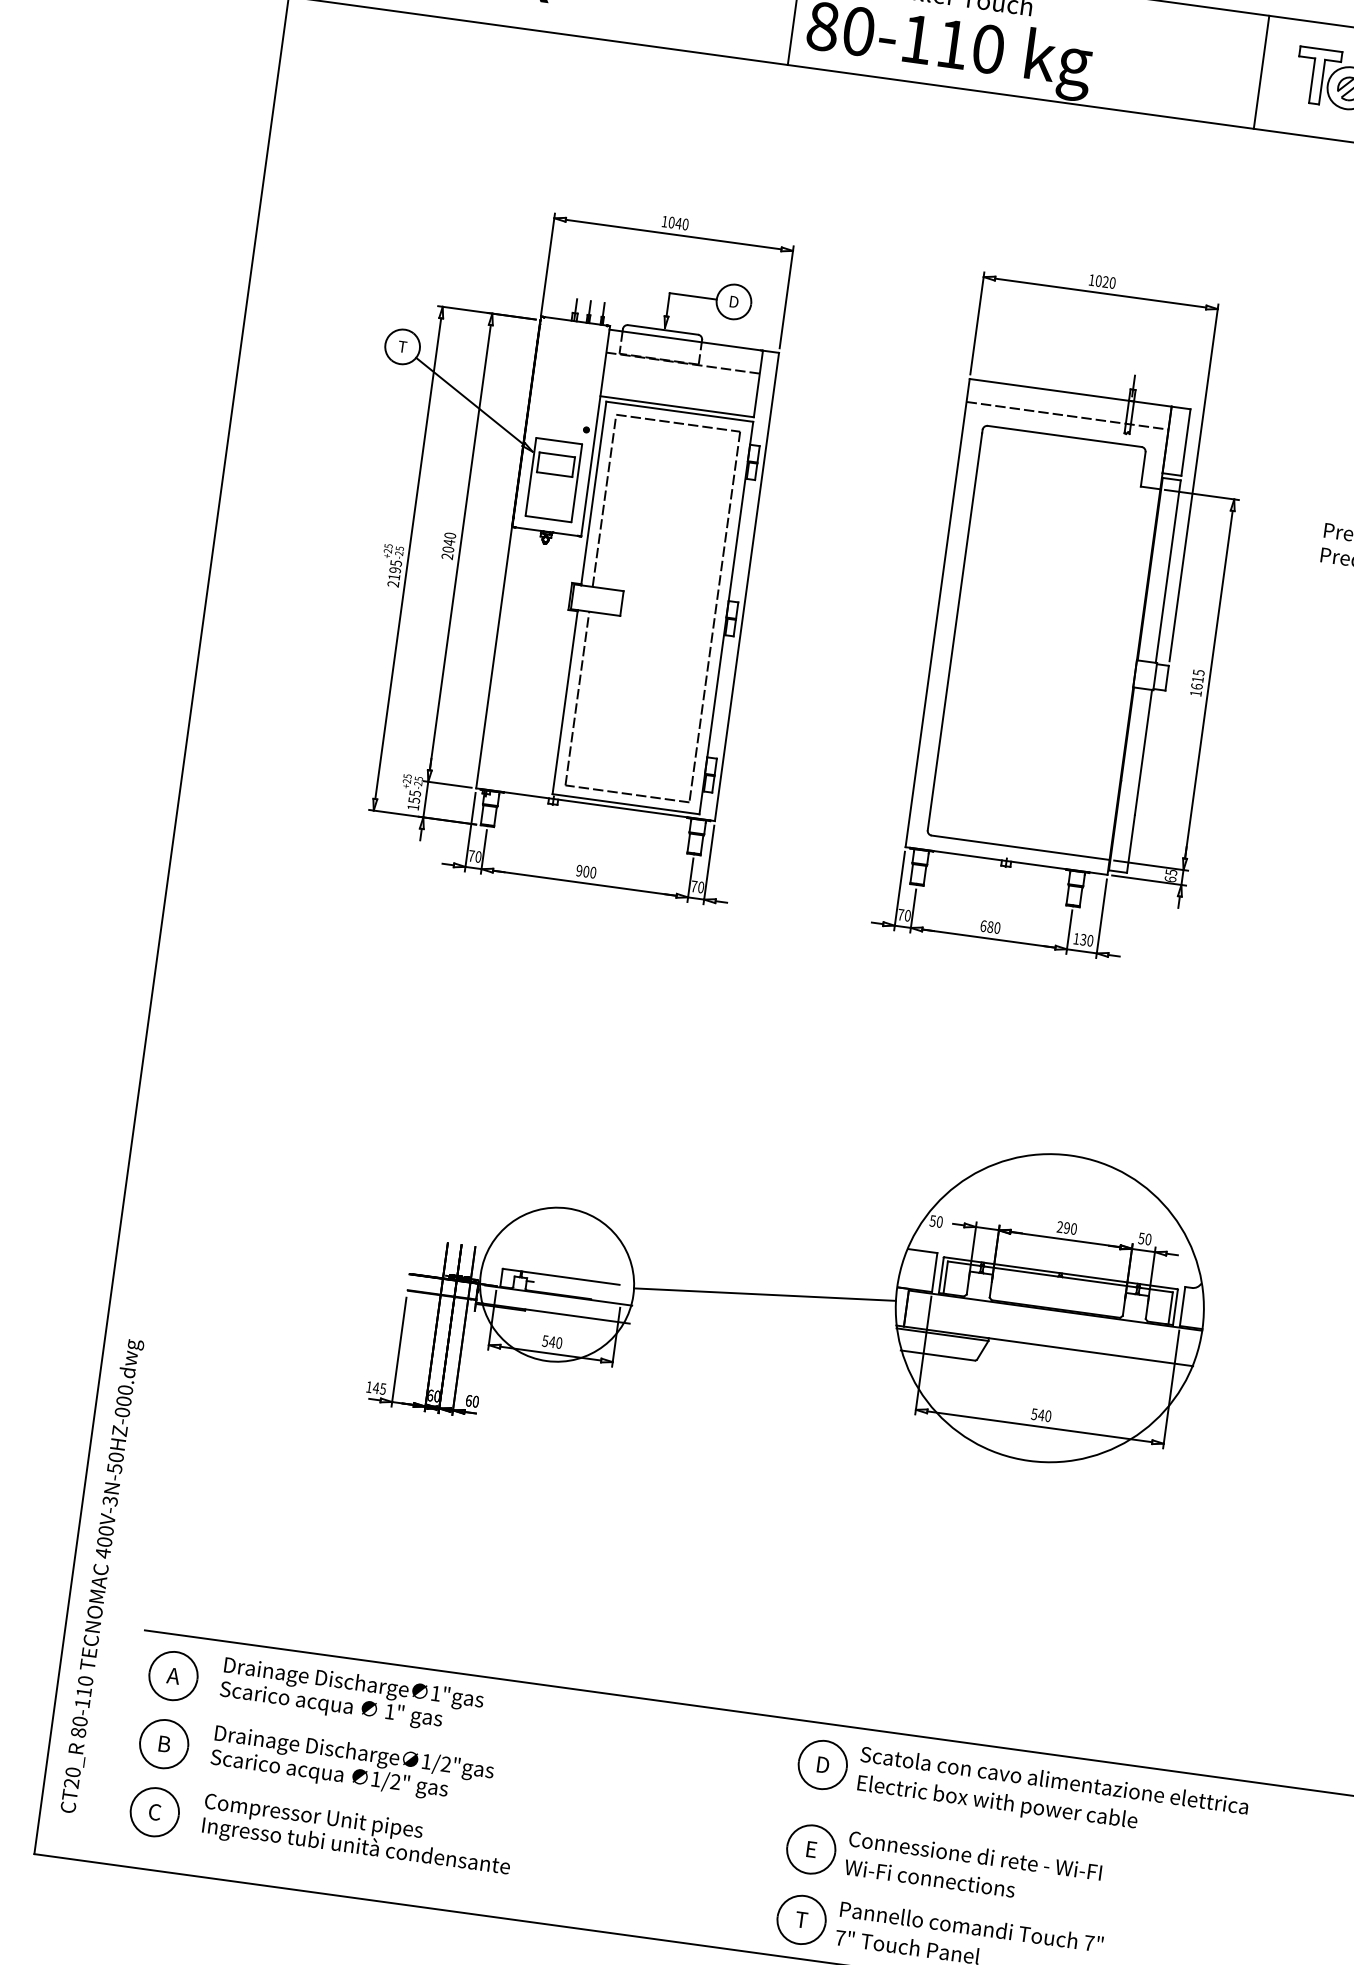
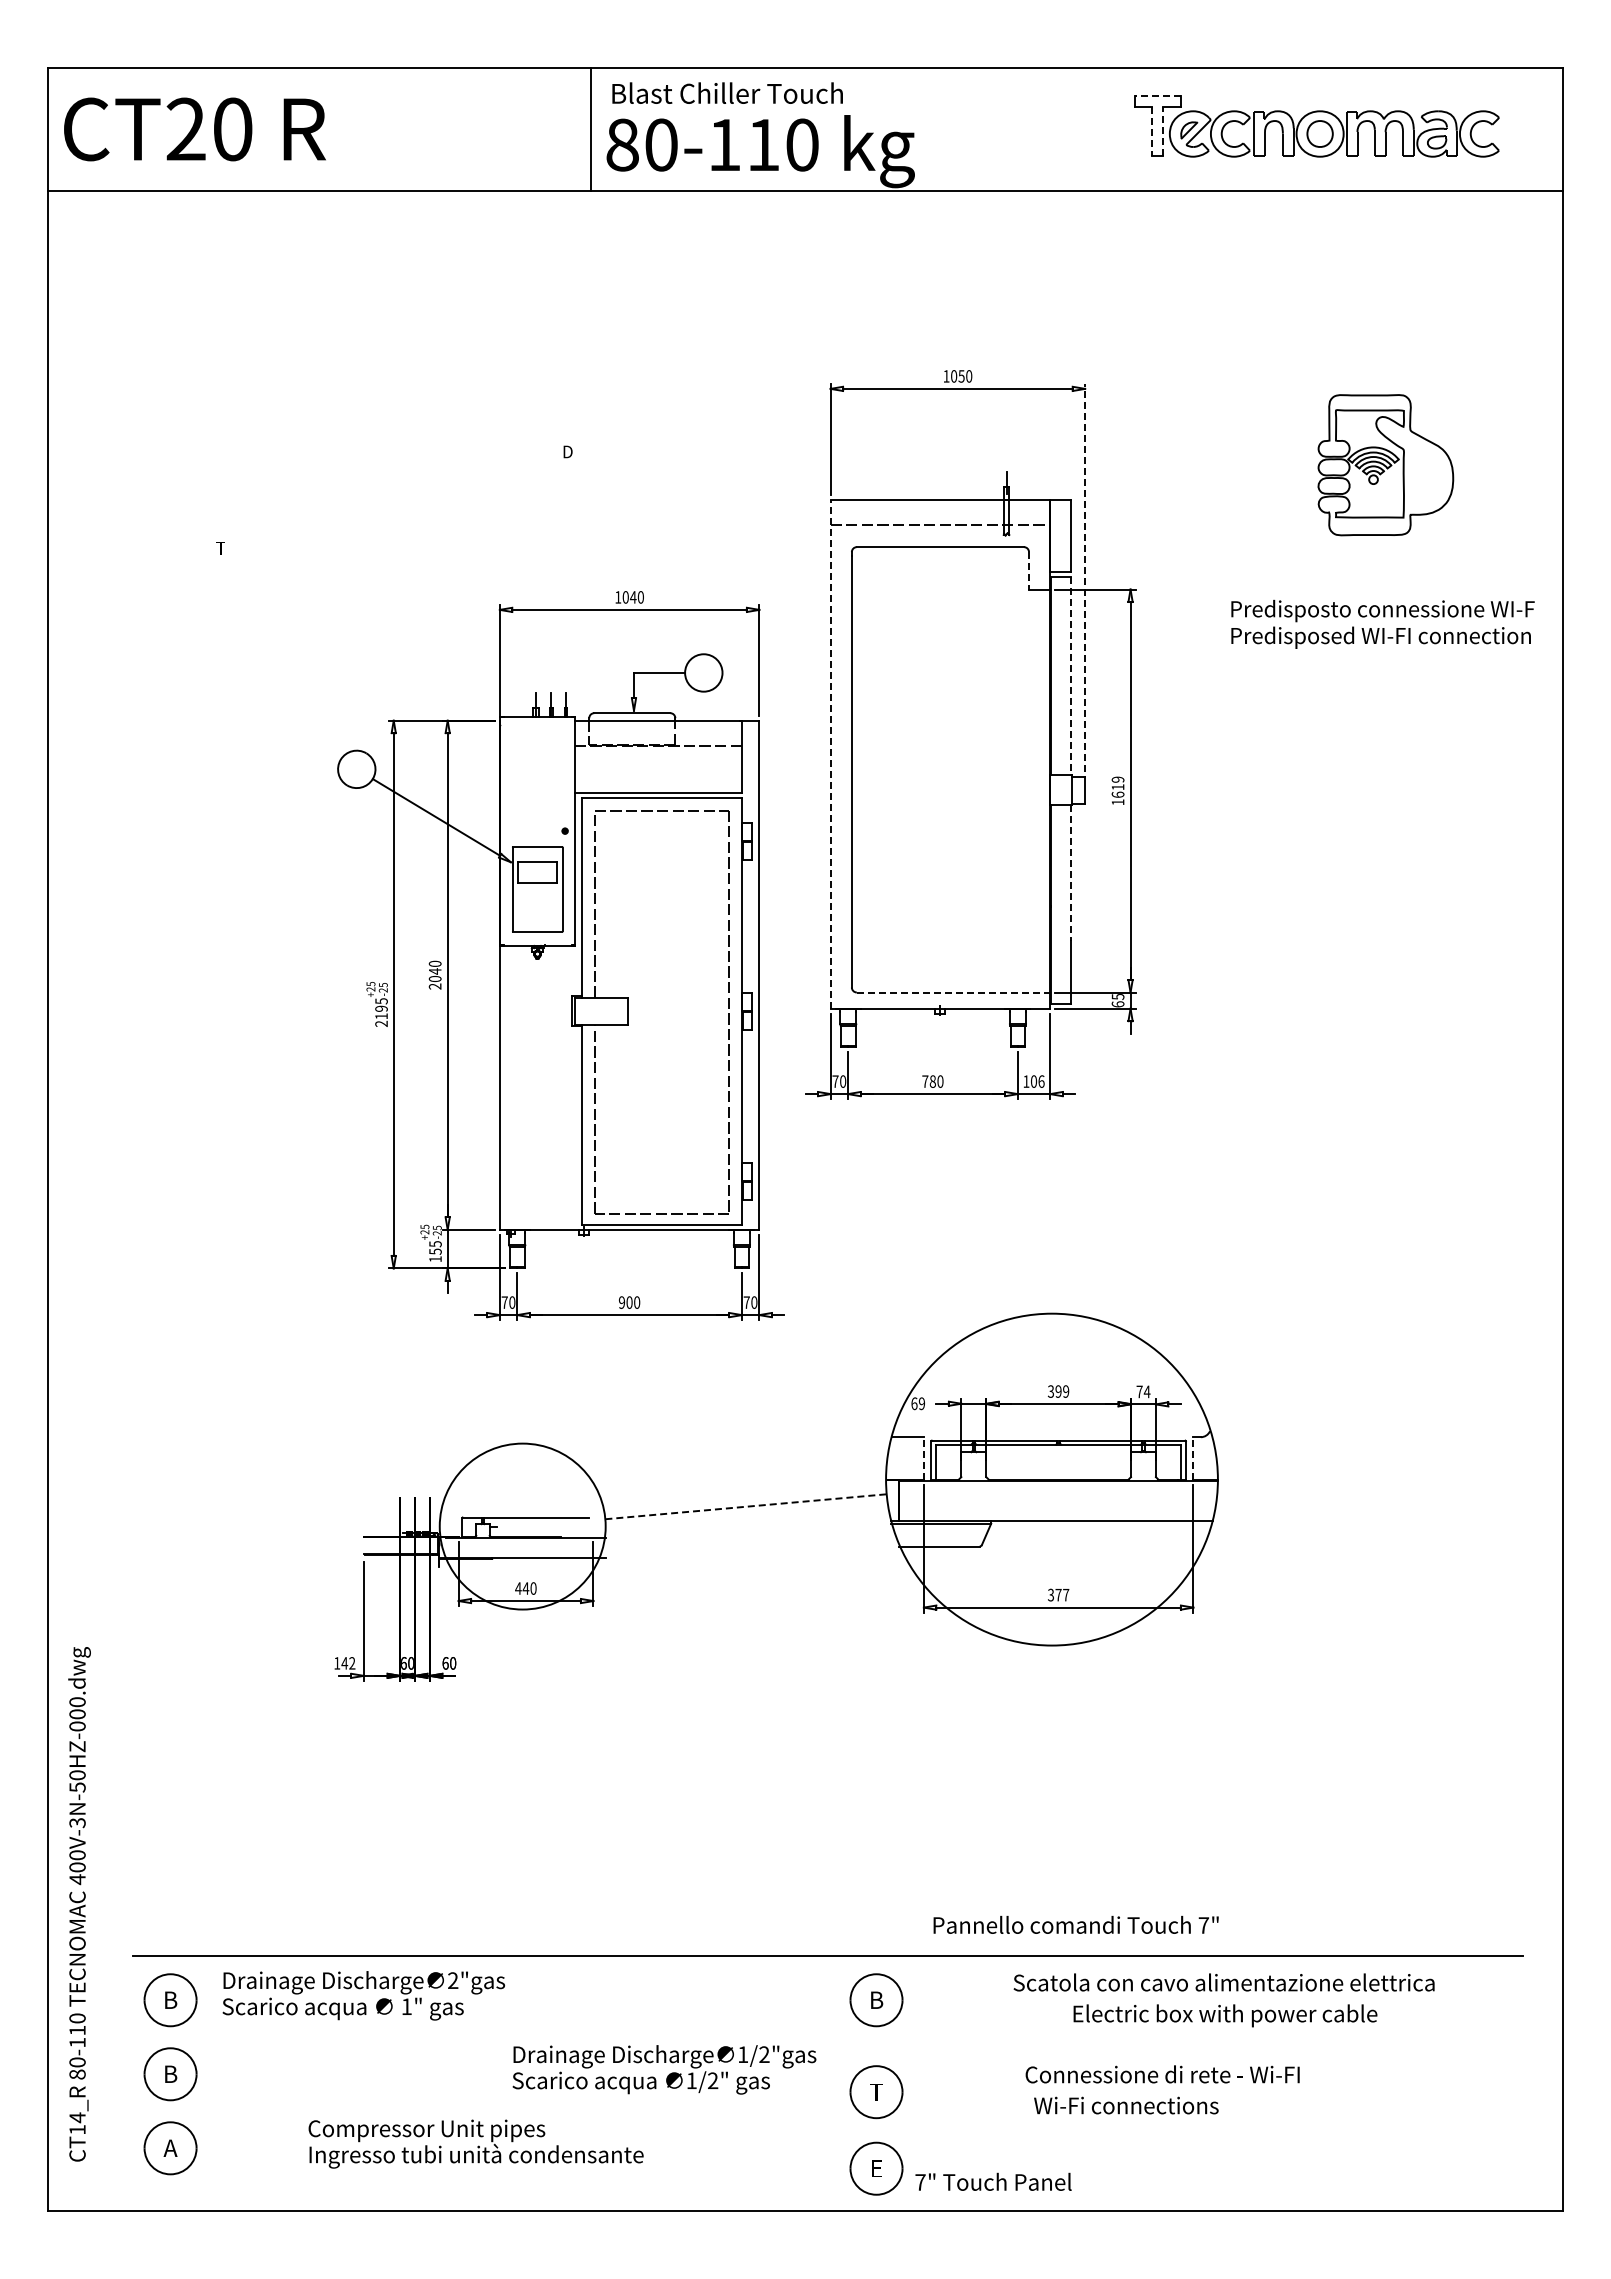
line: (1321, 49) -> (1157, 96), solid -> dashed
line: (1261, 72) -> (1097, 129), removed
line: (1312, 80) -> (1152, 131), solid -> dashed
line: (1322, 81) -> (1163, 130), solid -> dashed
text: (1105, 282) -> (961, 376), 1020 -> 1050
line: (1143, 469) -> (1029, 570), solid -> dashed
line: (1194, 482) -> (1085, 577), solid -> dashed
part: (566, 543) -> (560, 955), moved
line: (1168, 571) -> (1070, 676), solid -> dashed
line: (937, 613) -> (830, 754), solid -> dashed
text: (1198, 672) -> (1117, 779), 1615 -> 1619
line: (1143, 752) -> (1070, 872), solid -> dashed
line: (1020, 847) -> (953, 992), solid -> dashed
text: (983, 926) -> (925, 1081), 680 -> 780
text: (1086, 940) -> (1037, 1081), 130 -> 106
text: (935, 1221) -> (917, 1403), 50 -> 69
text: (1066, 1227) -> (1058, 1391), 290 -> 399
text: (1145, 1238) -> (1143, 1391), 50 -> 74
line: (934, 1271) -> (923, 1457), solid -> dashed
line: (765, 1294) -> (746, 1506), solid -> dashed
line: (1182, 1305) -> (1193, 1457), solid -> dashed
text: (545, 1341) -> (518, 1588), 540 -> 440
text: (383, 1389) -> (352, 1663), 145 -> 142
text: (1041, 1414) -> (1058, 1594), 540 -> 377
text: (173, 1675) -> (170, 1999), A -> B
text: (436, 1693) -> (453, 1980), 1"gas -> 2"gas
text: (822, 1764) -> (876, 1999), D -> B
text: (352, 1765) -> (664, 2069), moved
text: (72, 1777) -> (77, 2123), CT20_R -> CT14_R
text: (1054, 1780) -> (1223, 1982), moved
text: (997, 1803) -> (1225, 2015), moved
text: (154, 1812) -> (170, 2148), C -> A
text: (356, 1835) -> (475, 2143), moved
text: (811, 1849) -> (876, 2092), E -> T
text: (975, 1855) -> (1162, 2074), moved
text: (930, 1878) -> (1126, 2105), moved
text: (801, 1919) -> (876, 2168), T -> E
text: (971, 1926) -> (1075, 1924), moved

